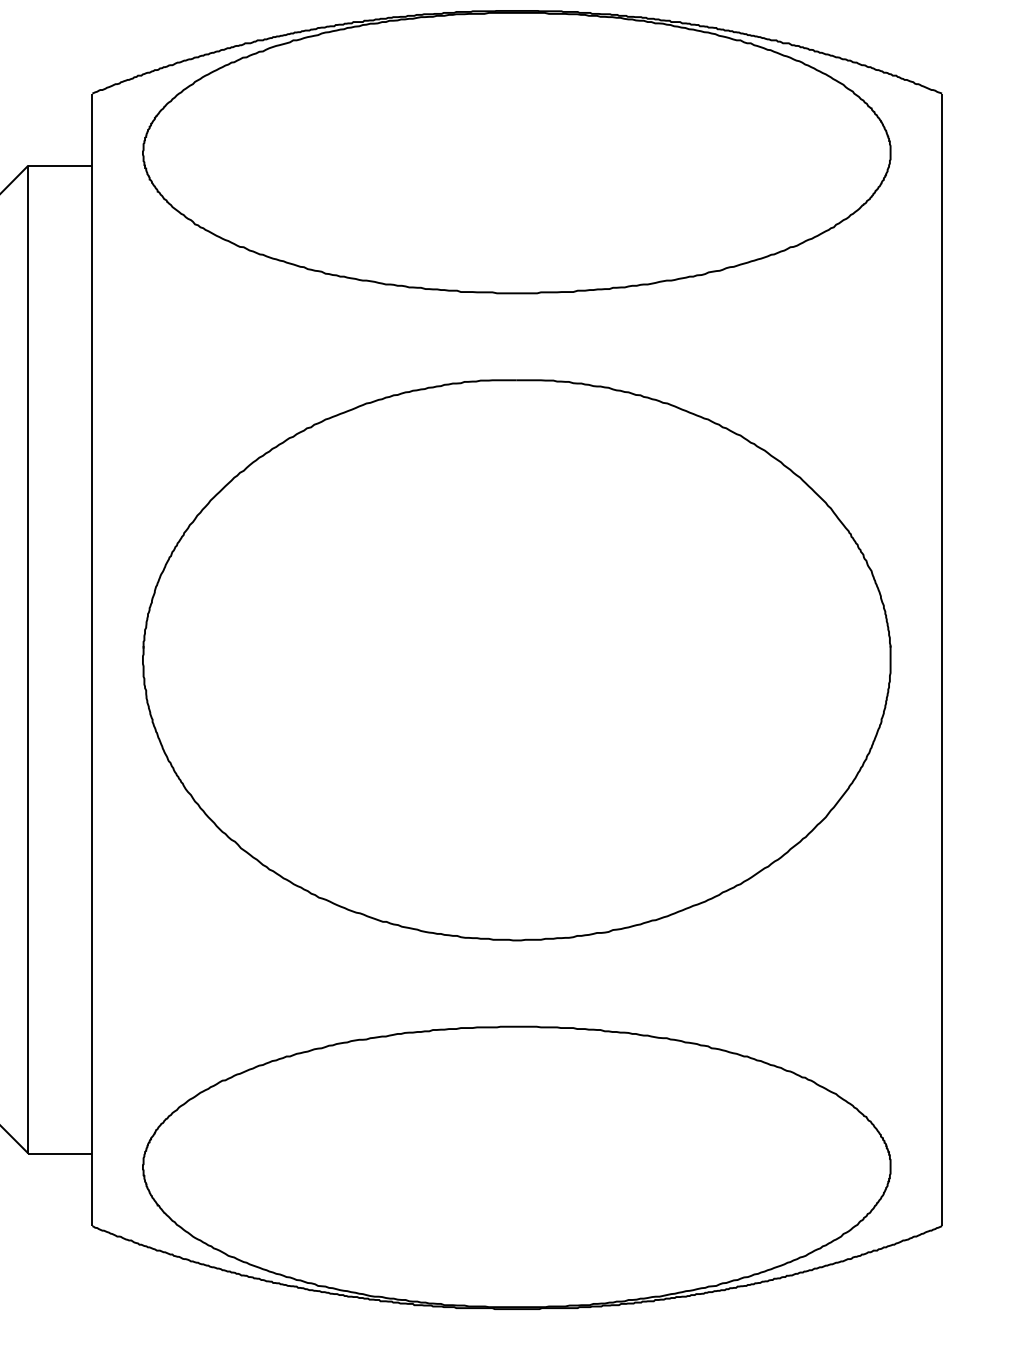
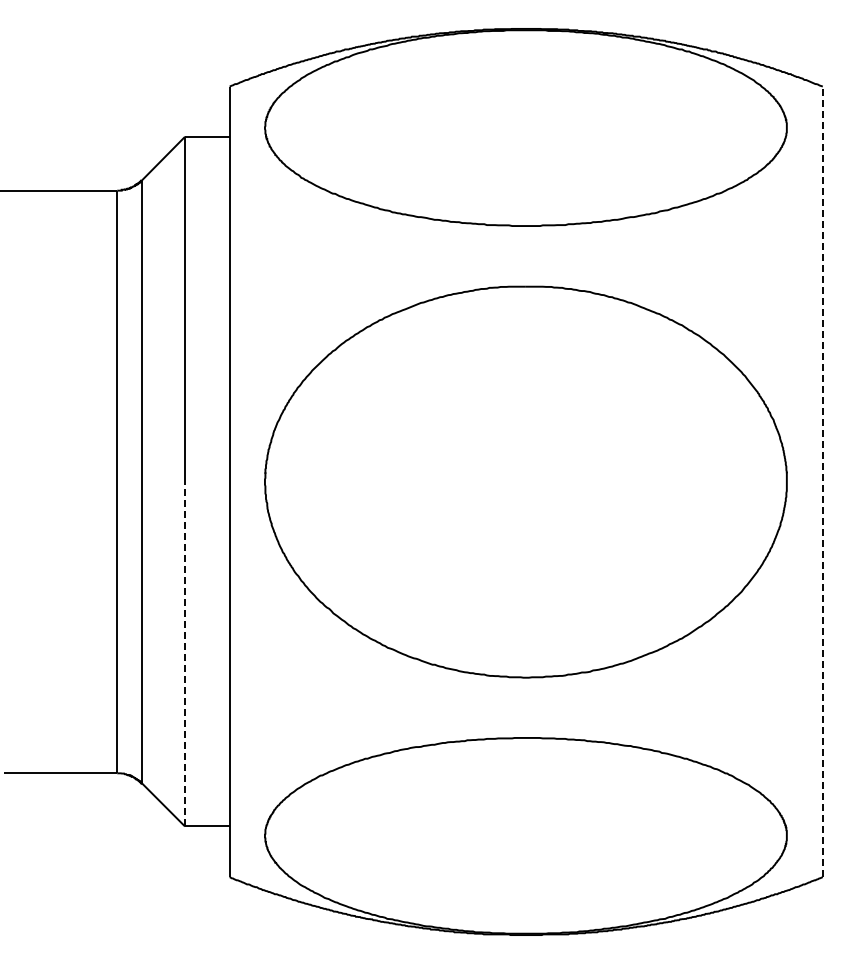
line: (941, 659) -> (822, 481), solid -> dashed
line: (29, 905) -> (185, 653), solid -> dashed

